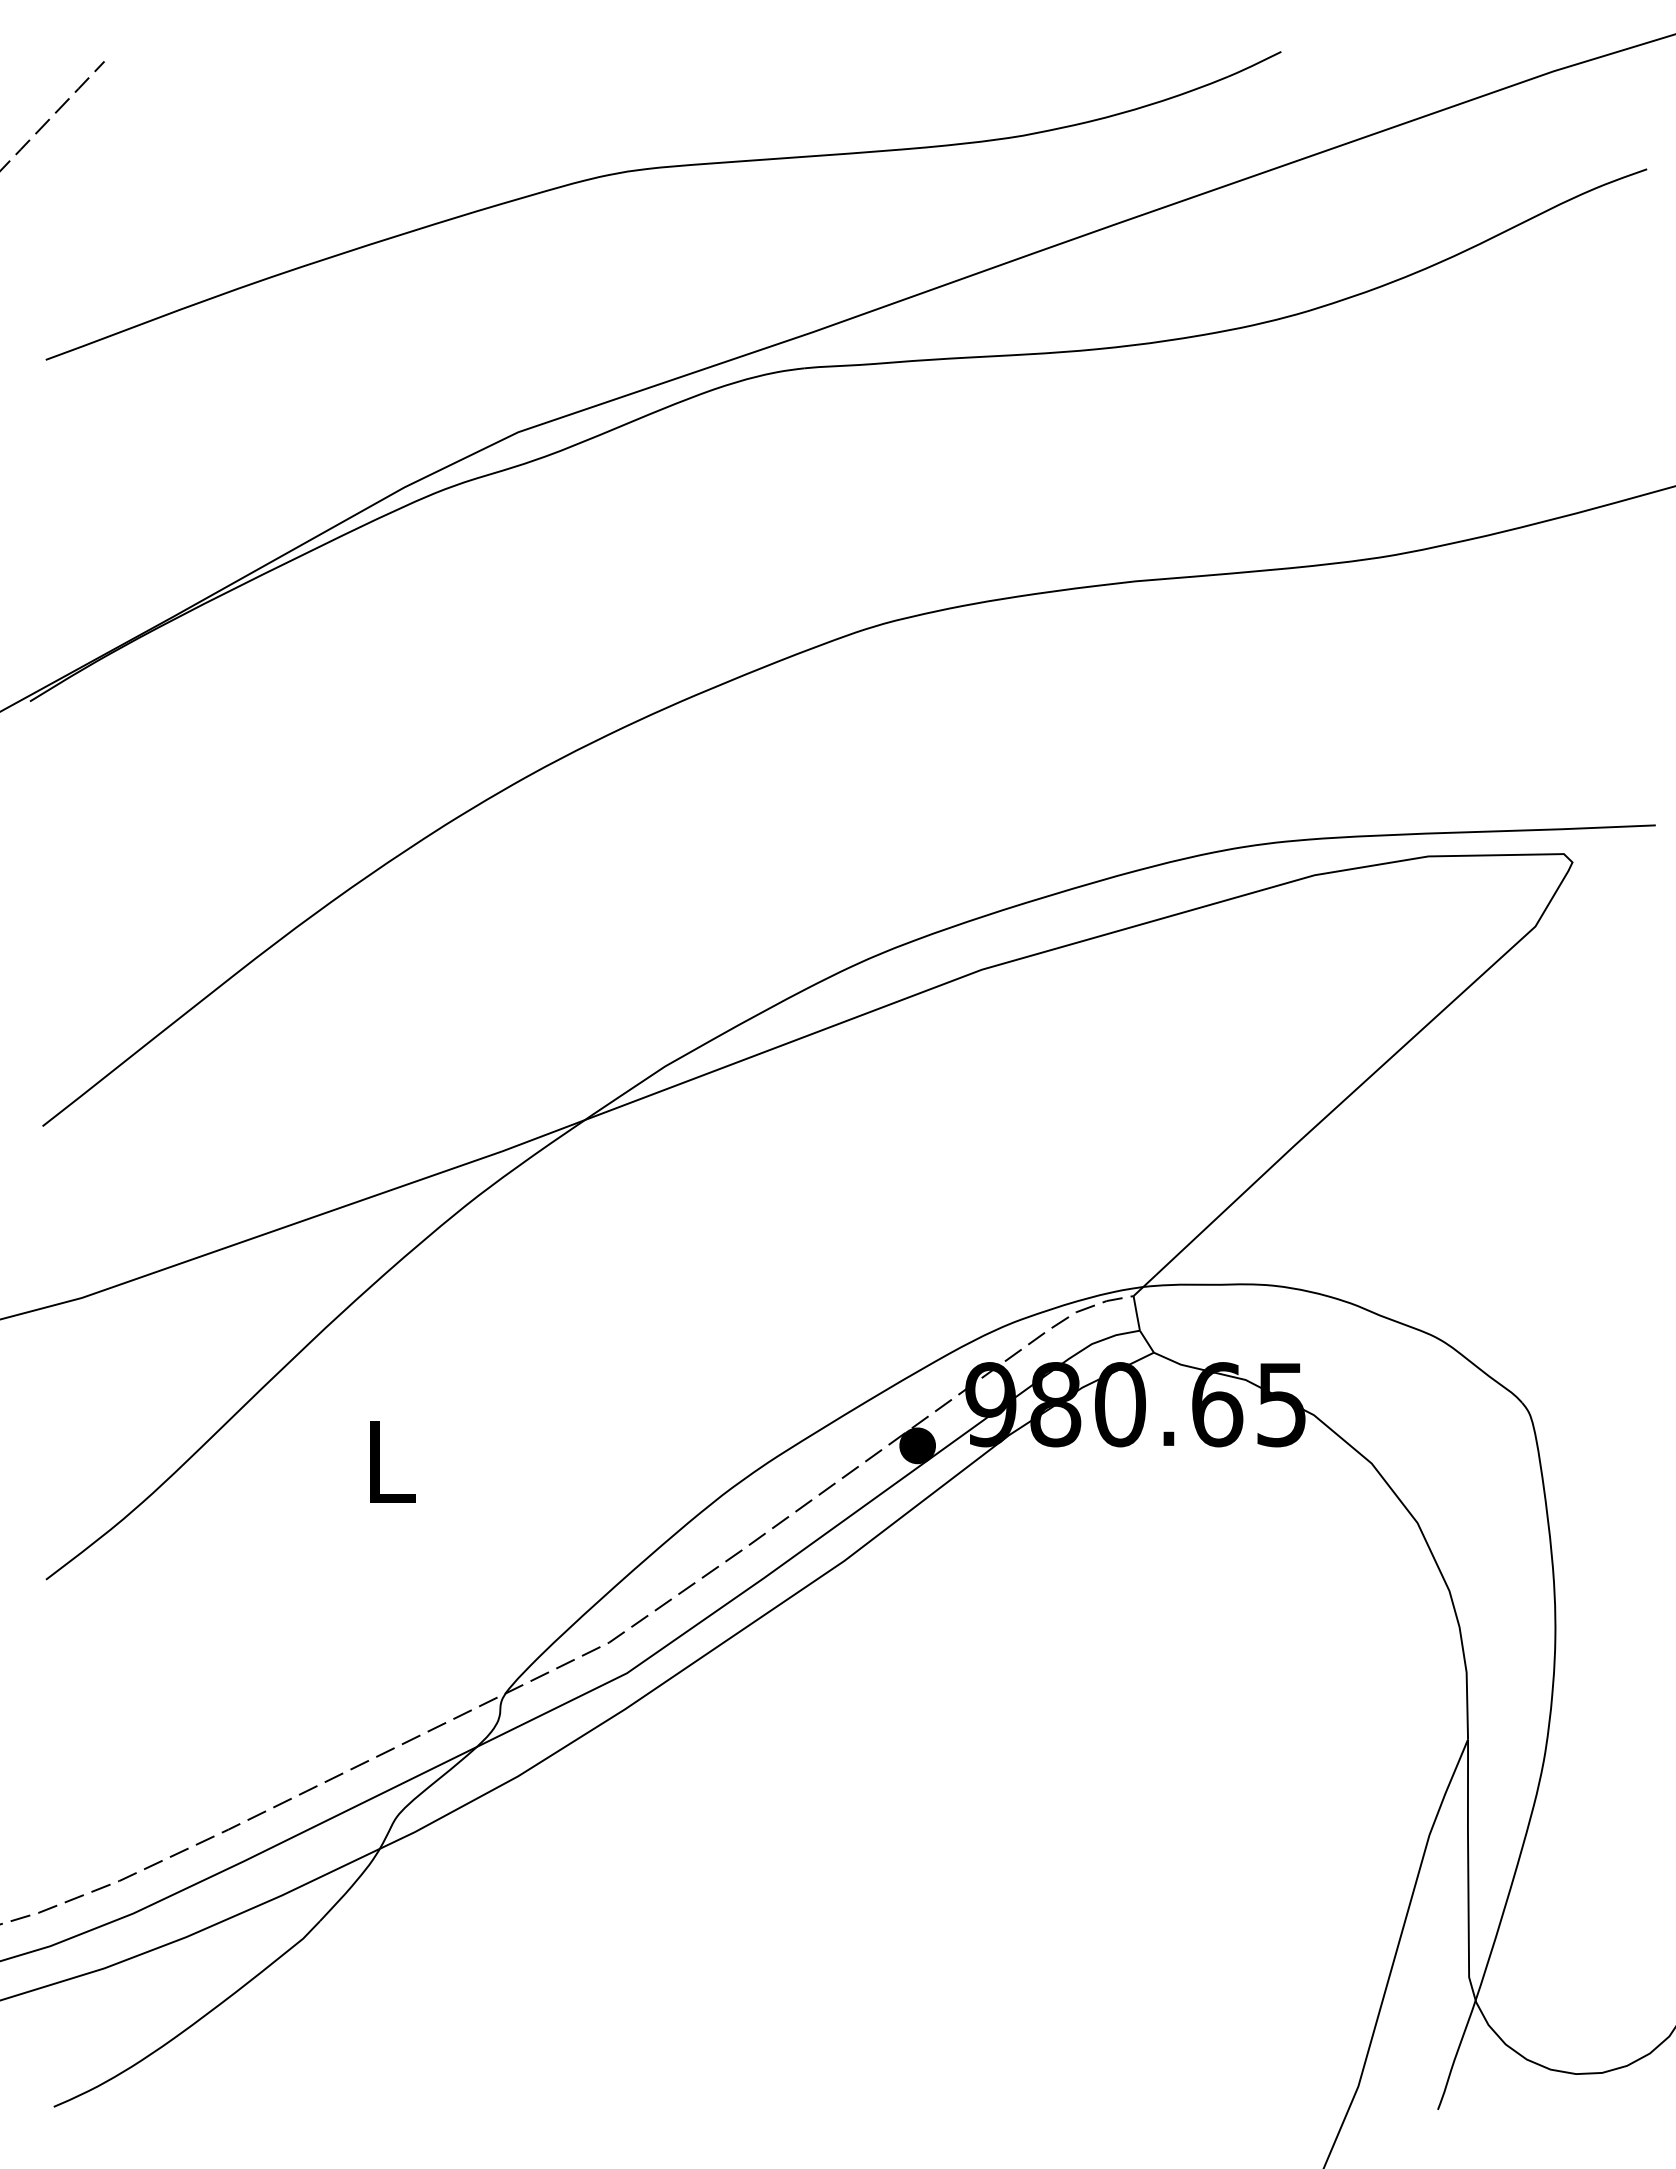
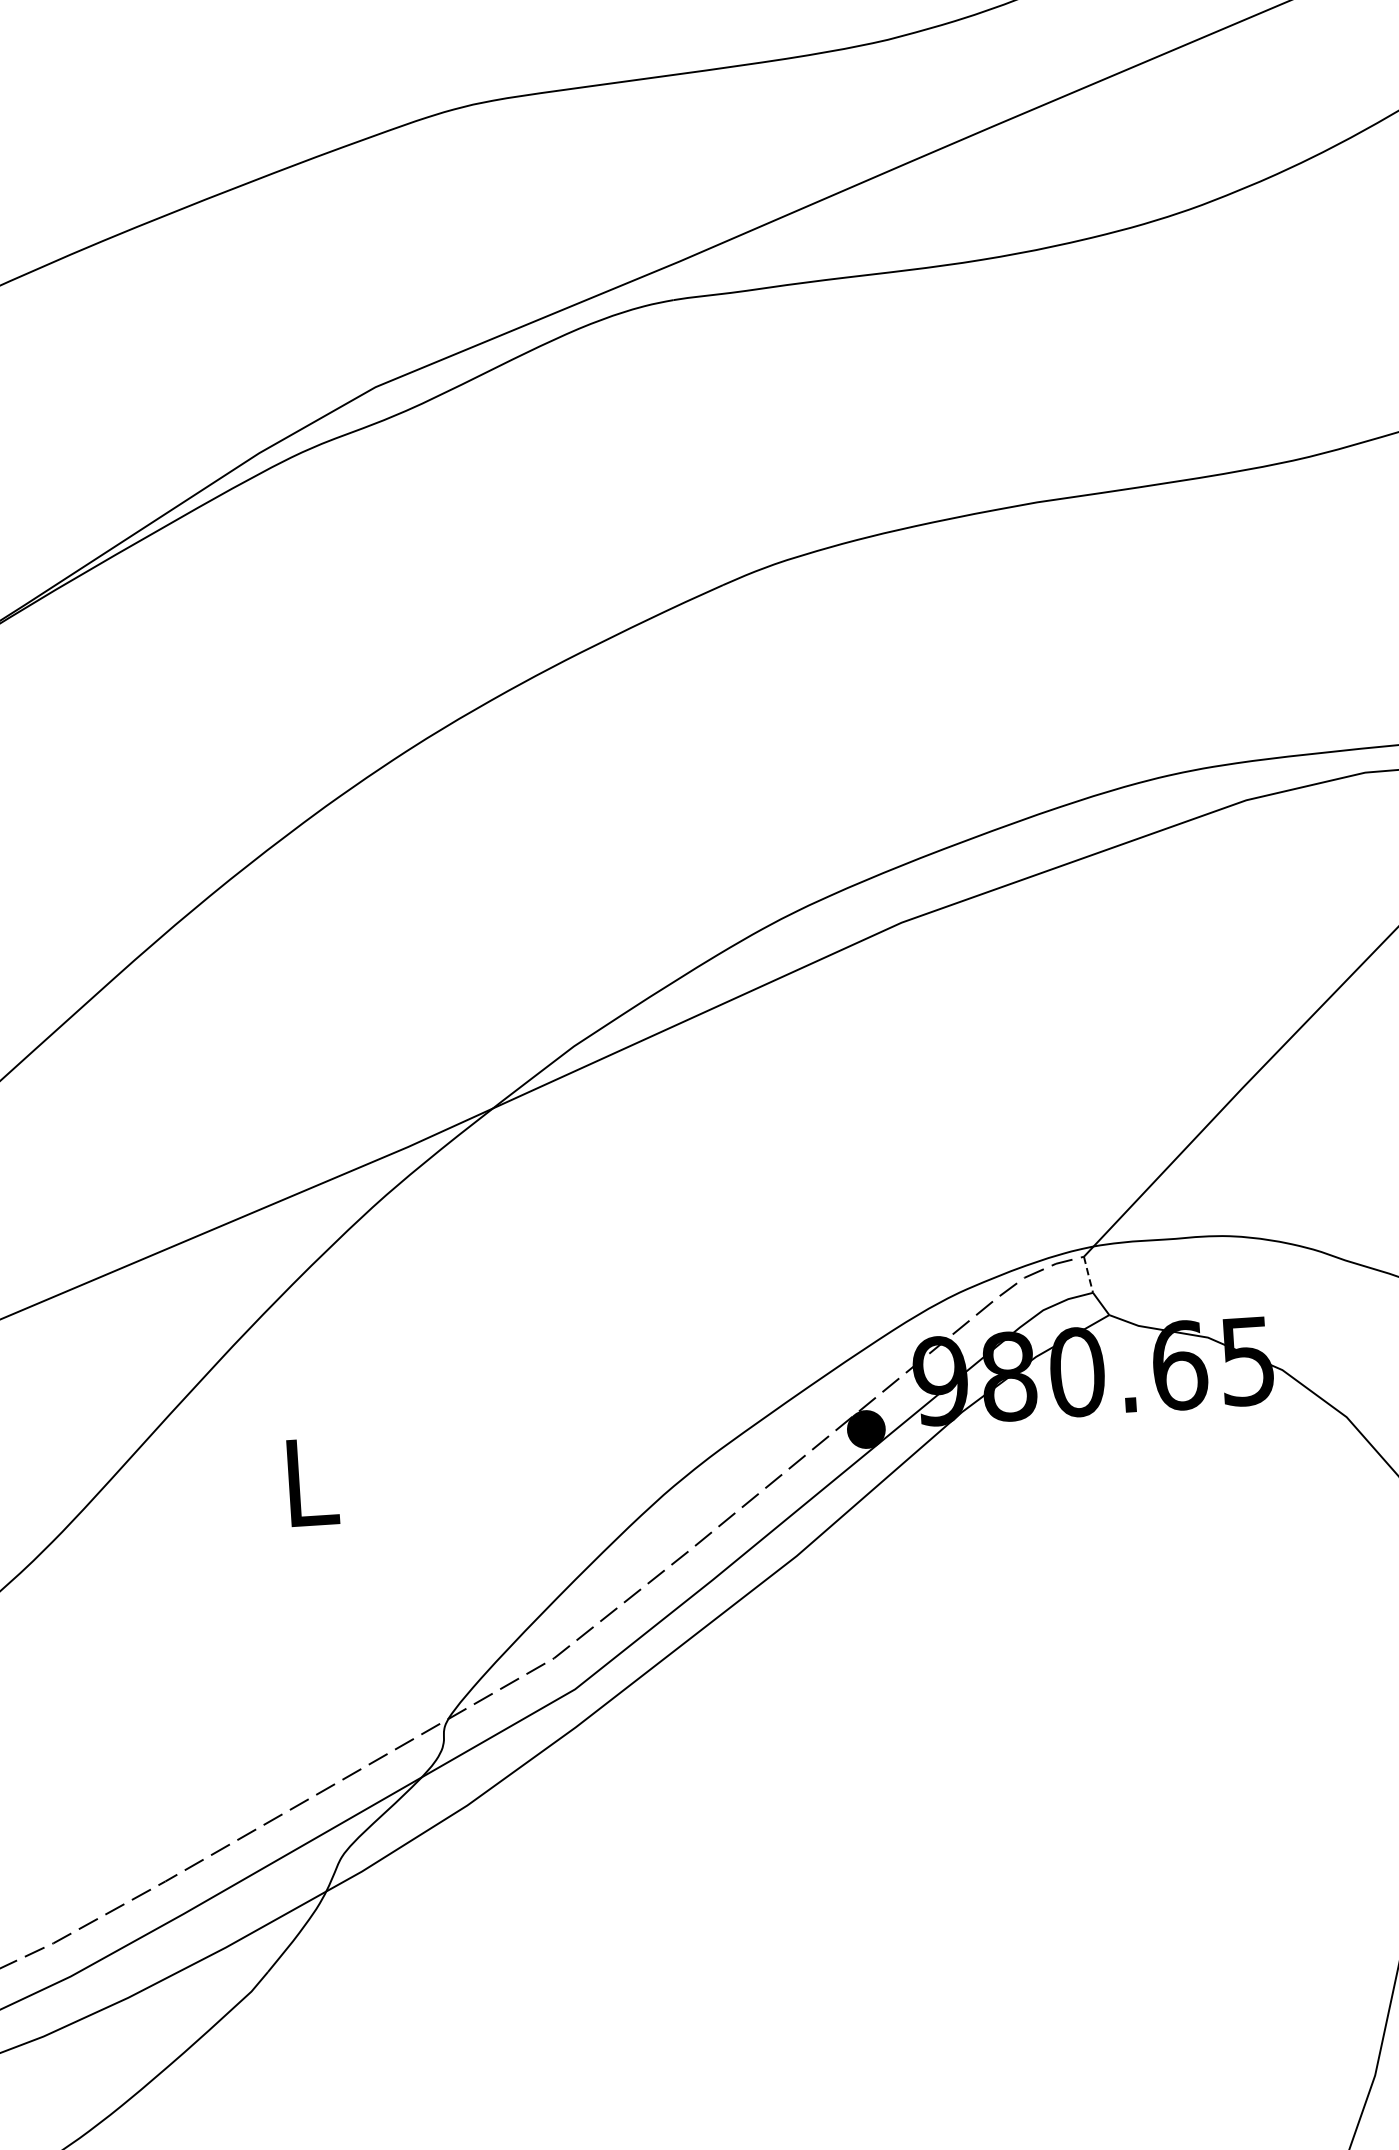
line: (1136, 1313) -> (1088, 1274), solid -> dashed

